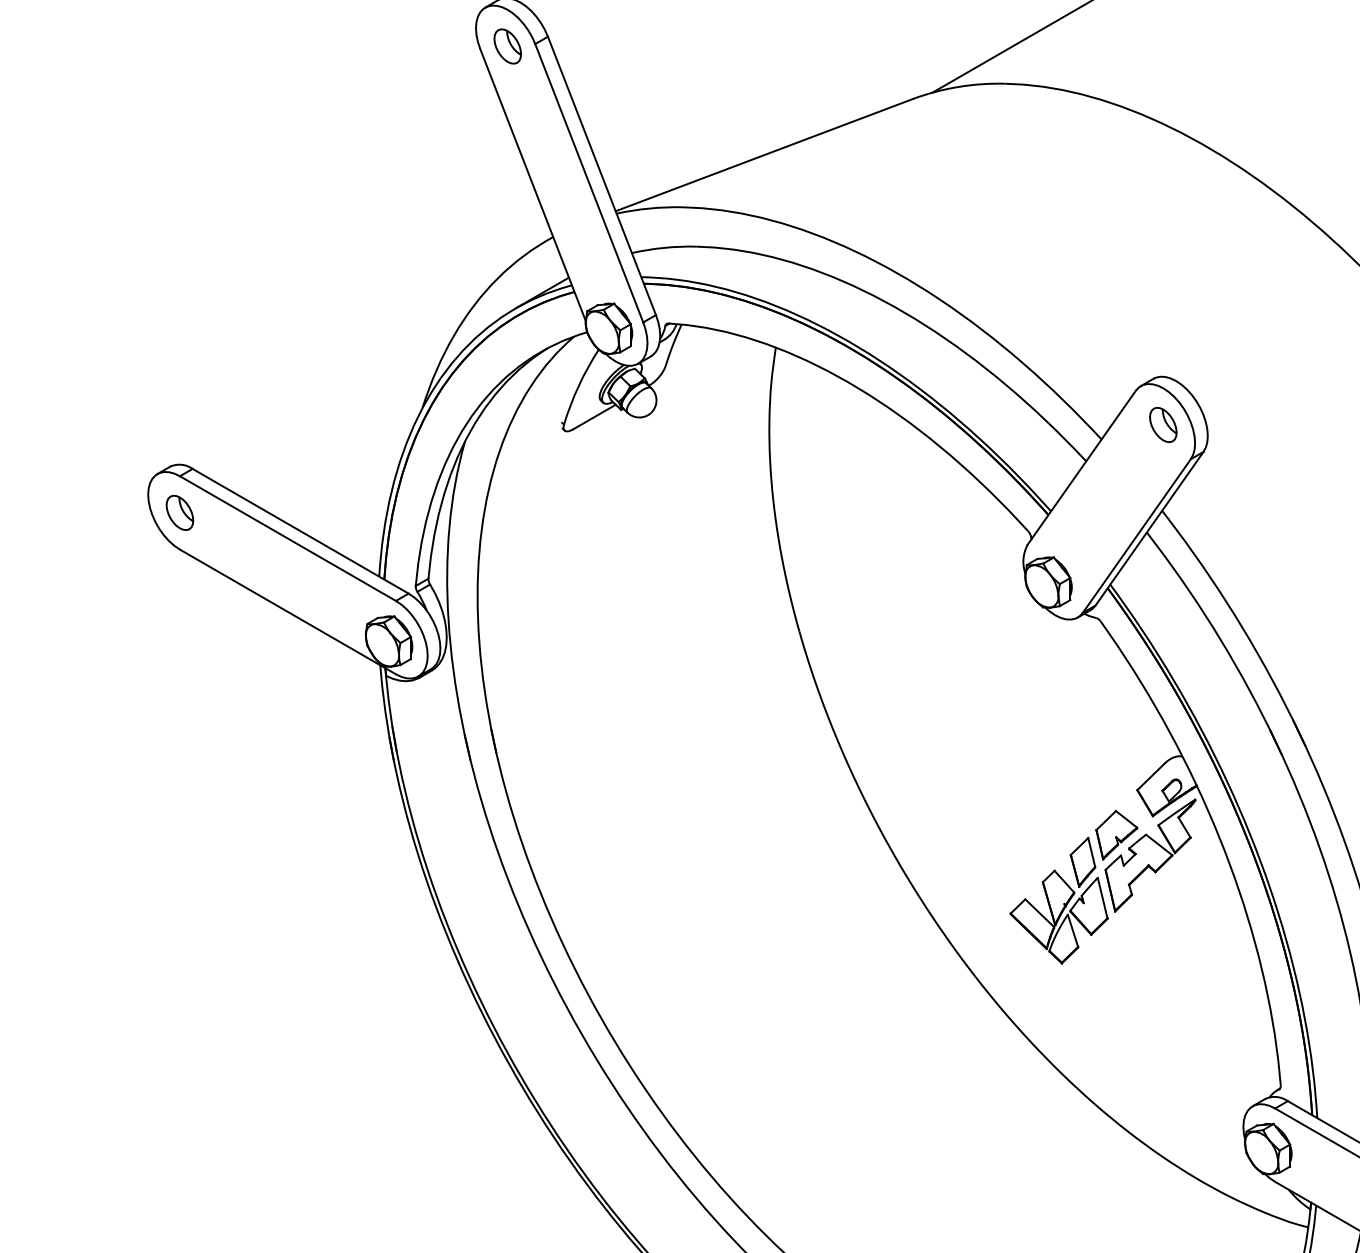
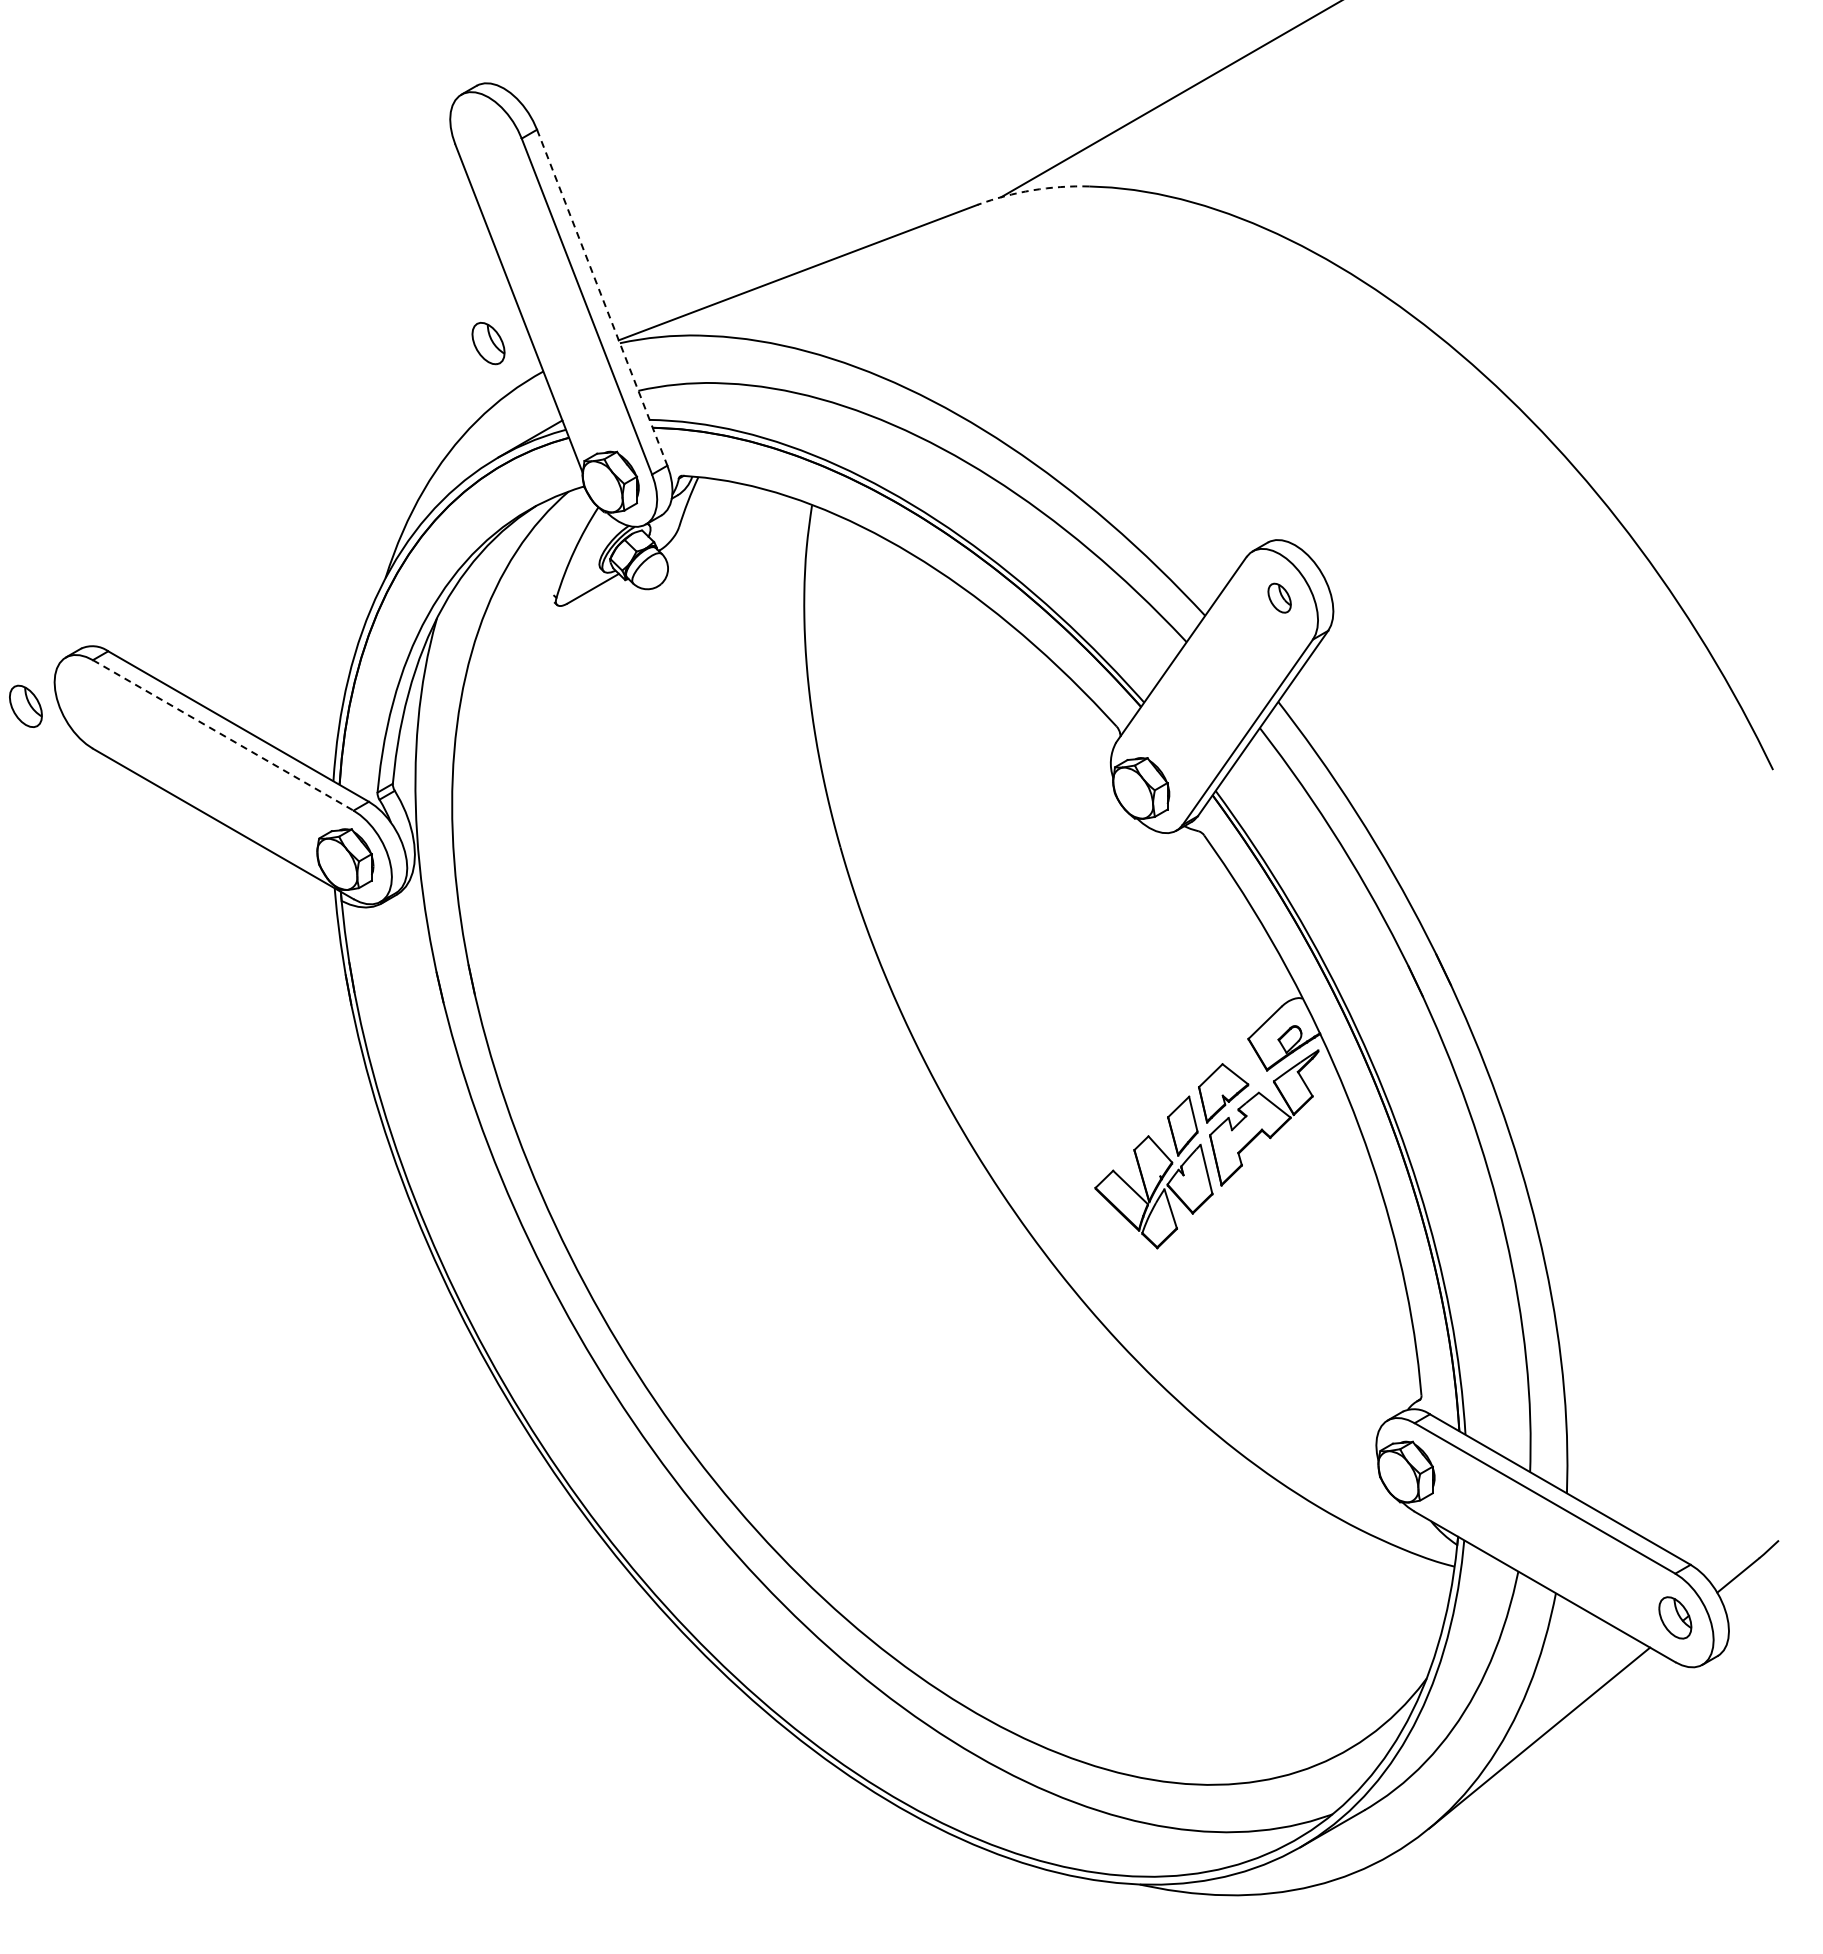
part: (507, 46) -> (488, 343), moved
arc: (958, 87) -> (1032, 190), solid -> dashed
line: (602, 176) -> (602, 298), solid -> dashed
part: (1163, 424) -> (1279, 597), size x0.7
part: (179, 512) -> (25, 705), moved
line: (288, 538) -> (223, 735), solid -> dashed

